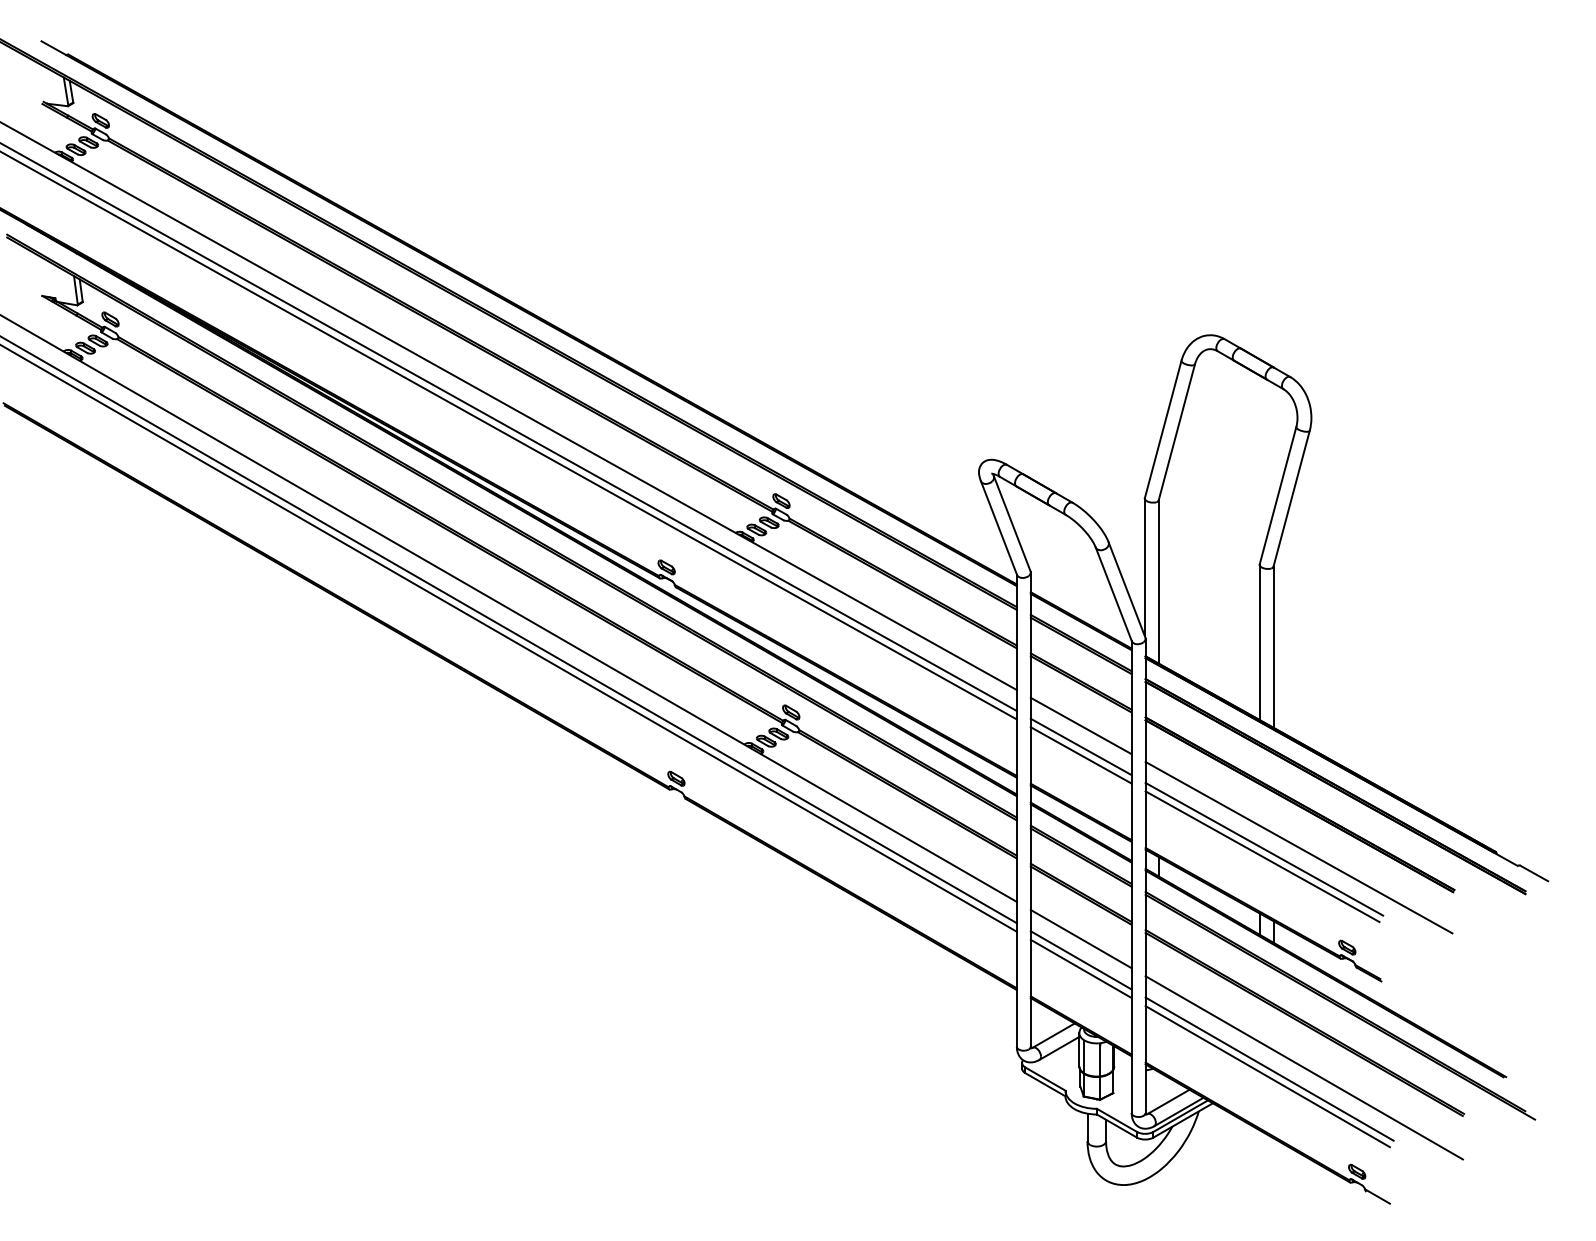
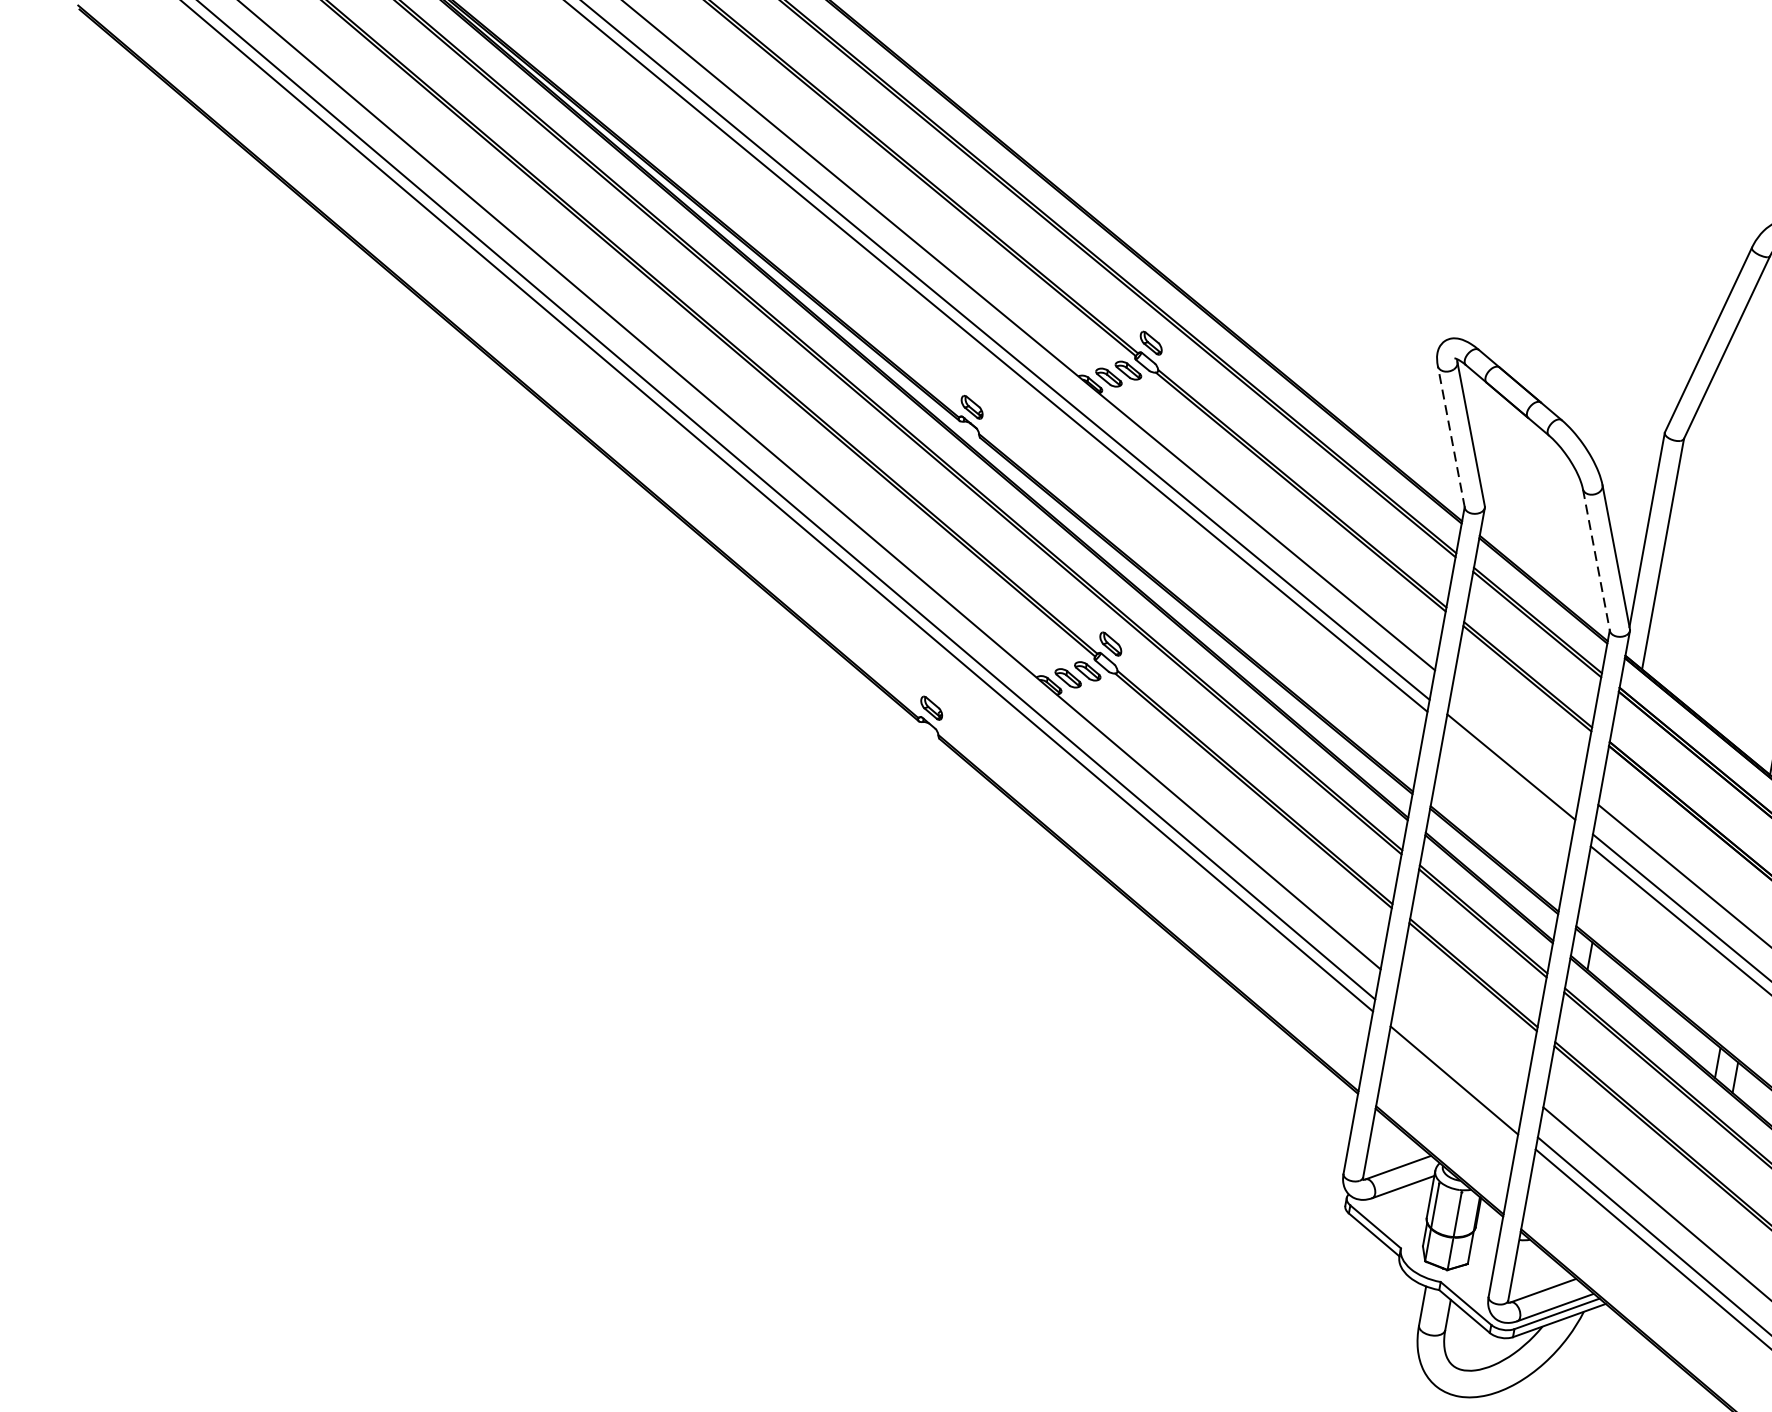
line: (998, 527) -> (1450, 436), solid -> dashed
line: (1113, 594) -> (1595, 560), solid -> dashed
line: (1080, 725) -> (1515, 736), removed
line: (1080, 755) -> (1508, 779), removed
line: (1080, 938) -> (1461, 1037), removed
line: (1080, 960) -> (1455, 1068), removed

